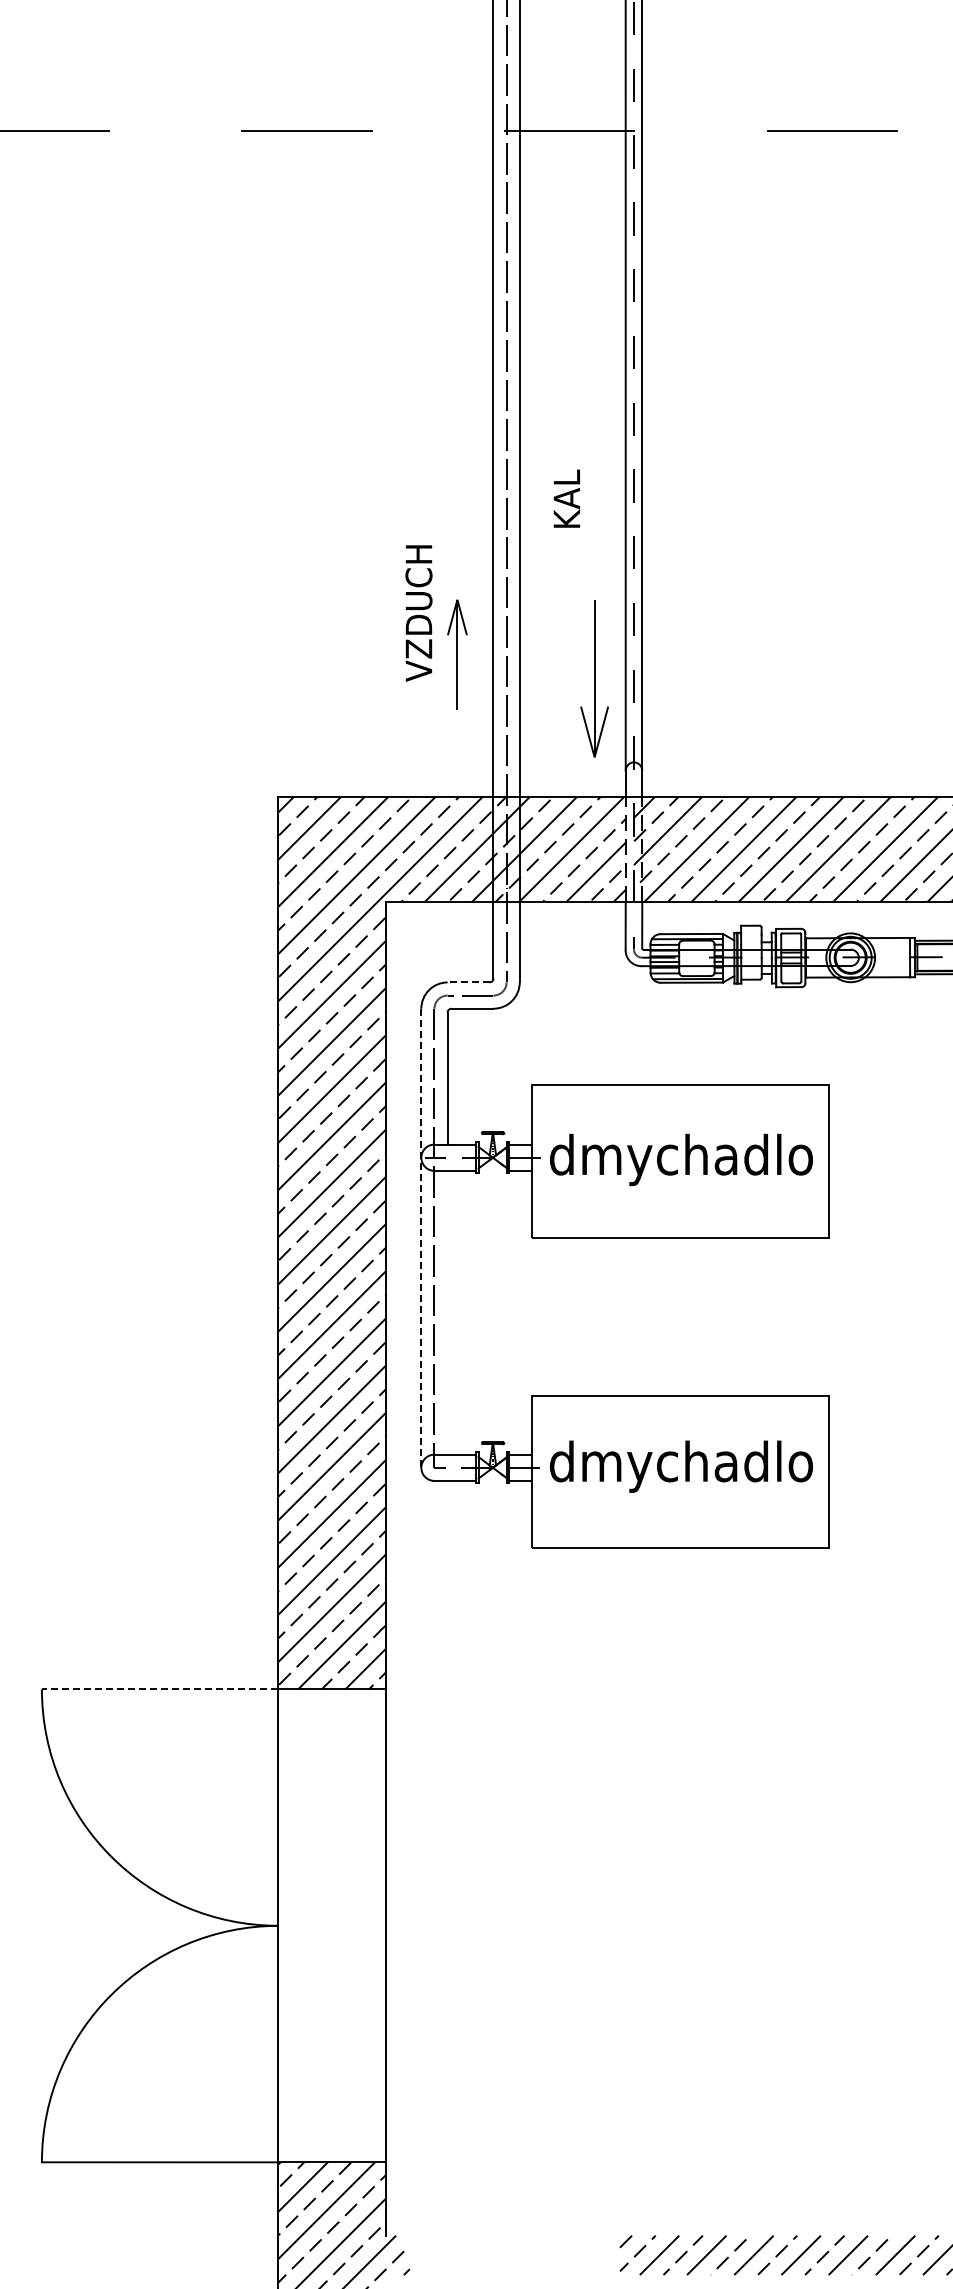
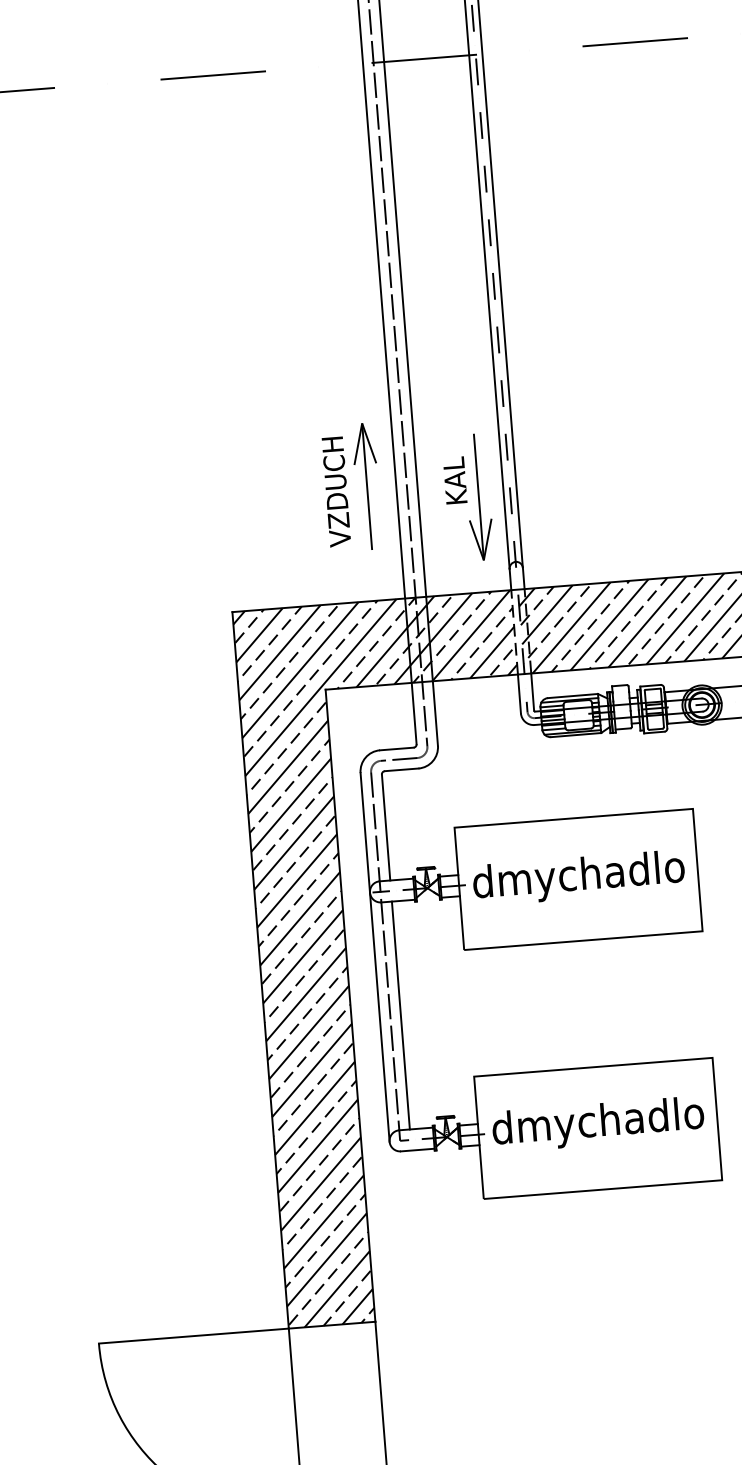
text: (566, 498) -> (454, 480), moved
text: (418, 613) -> (336, 492), moved
part: (457, 654) -> (367, 486), size x1.43
line: (468, 982) -> (396, 749), dashed -> solid
line: (421, 1238) -> (375, 957), dashed -> solid
line: (447, 1312) -> (400, 1015), added
line: (159, 1689) -> (193, 1336), dashed -> solid

